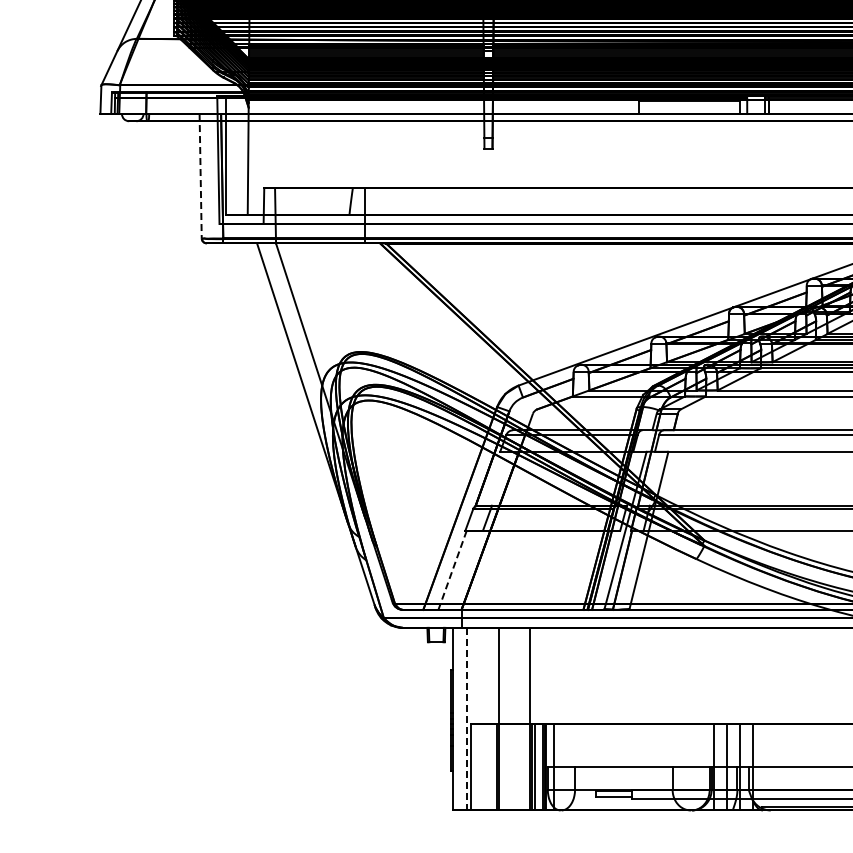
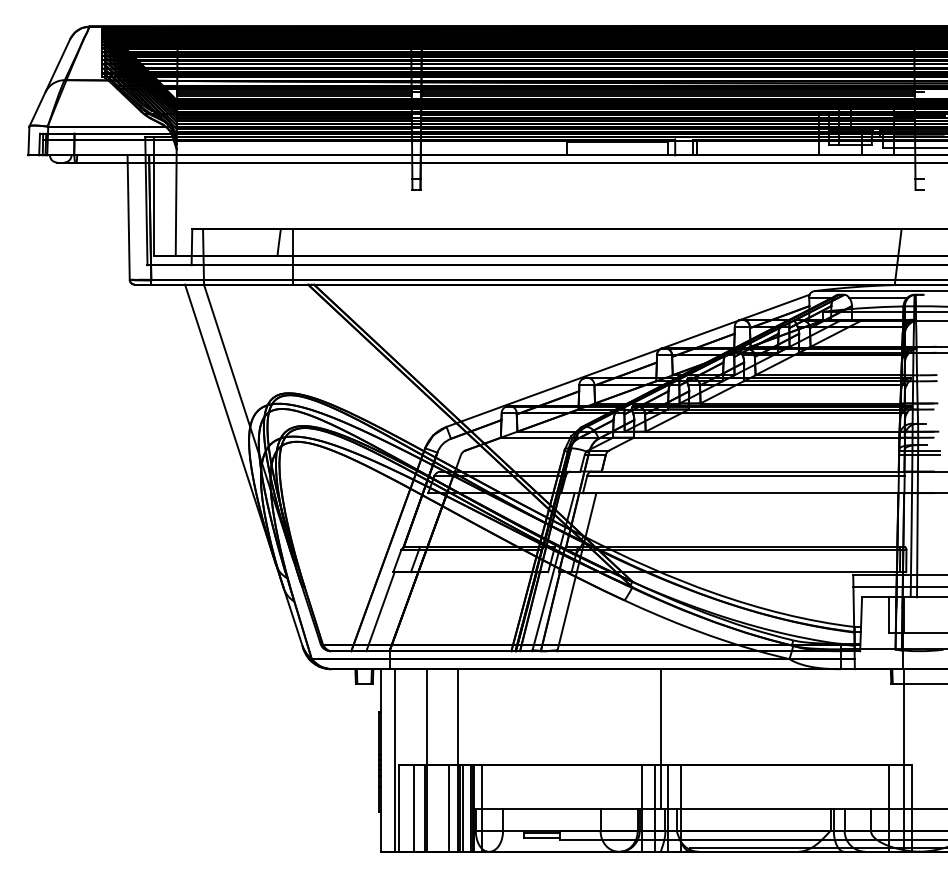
line: (200, 177) -> (128, 218), dashed -> solid
line: (452, 570) -> (380, 611), dashed -> solid
line: (732, 697) -> (660, 738), added
line: (466, 719) -> (394, 760), dashed -> solid
line: (486, 767) -> (414, 808), added
line: (521, 767) -> (449, 808), added

